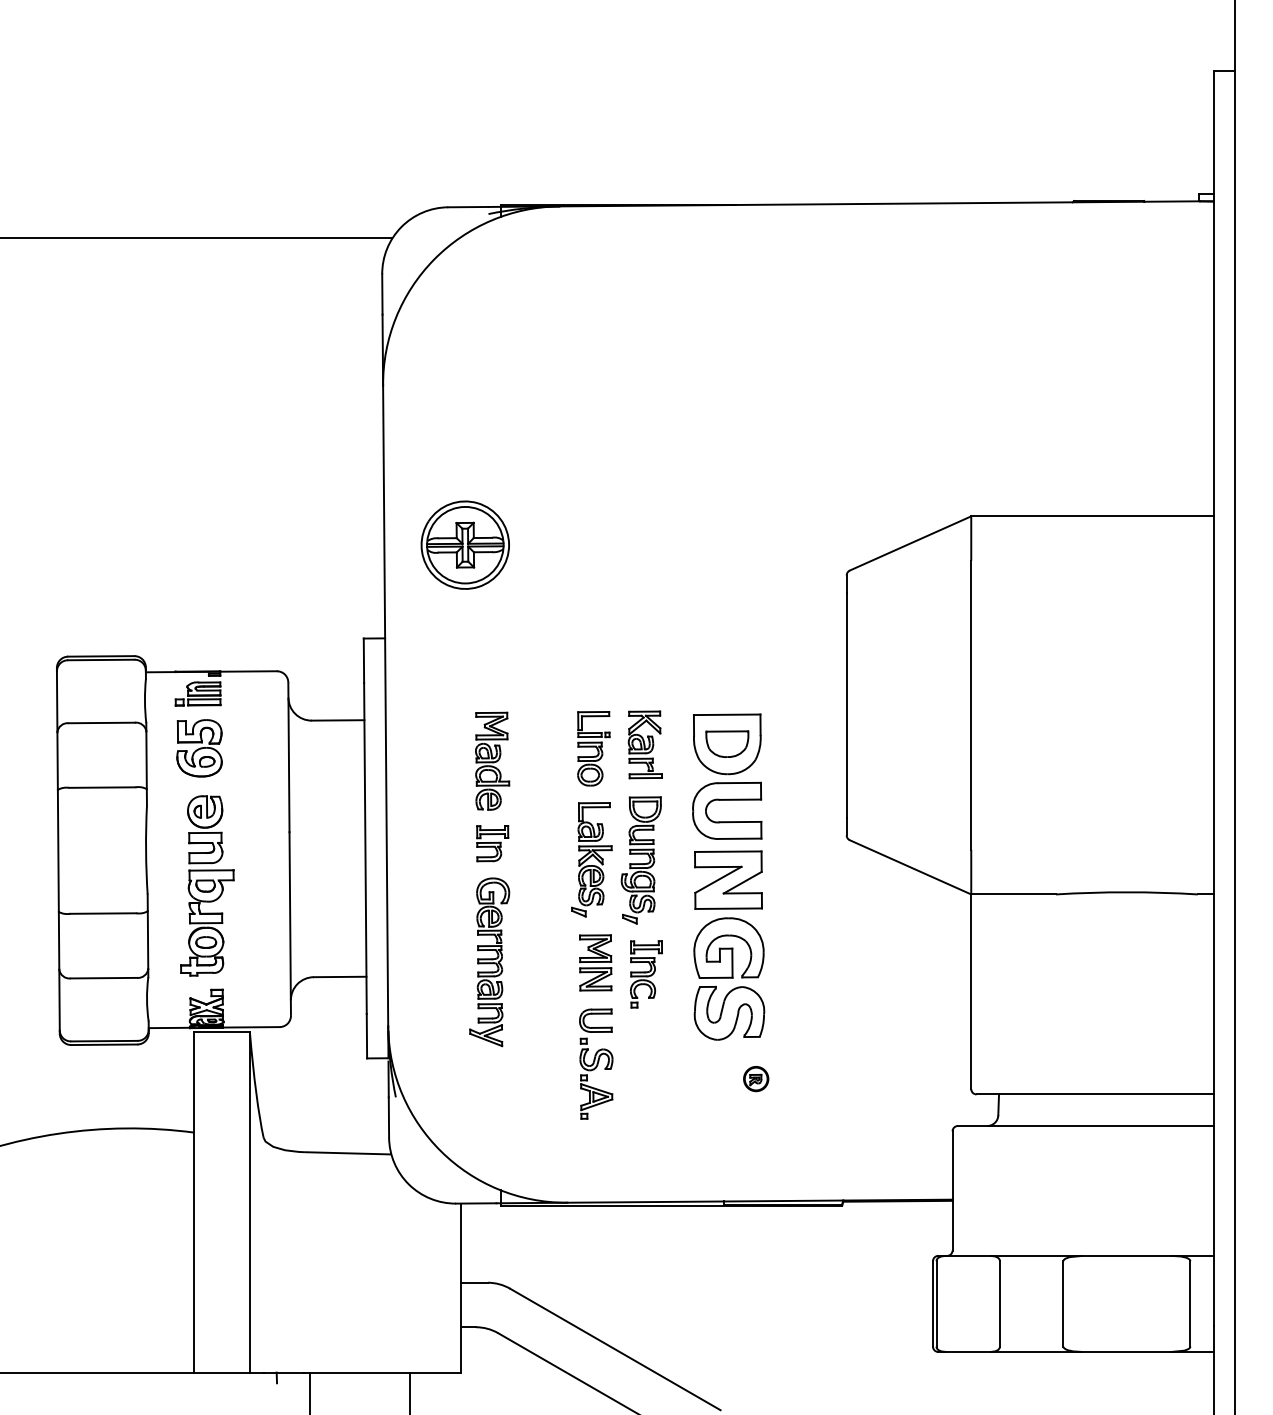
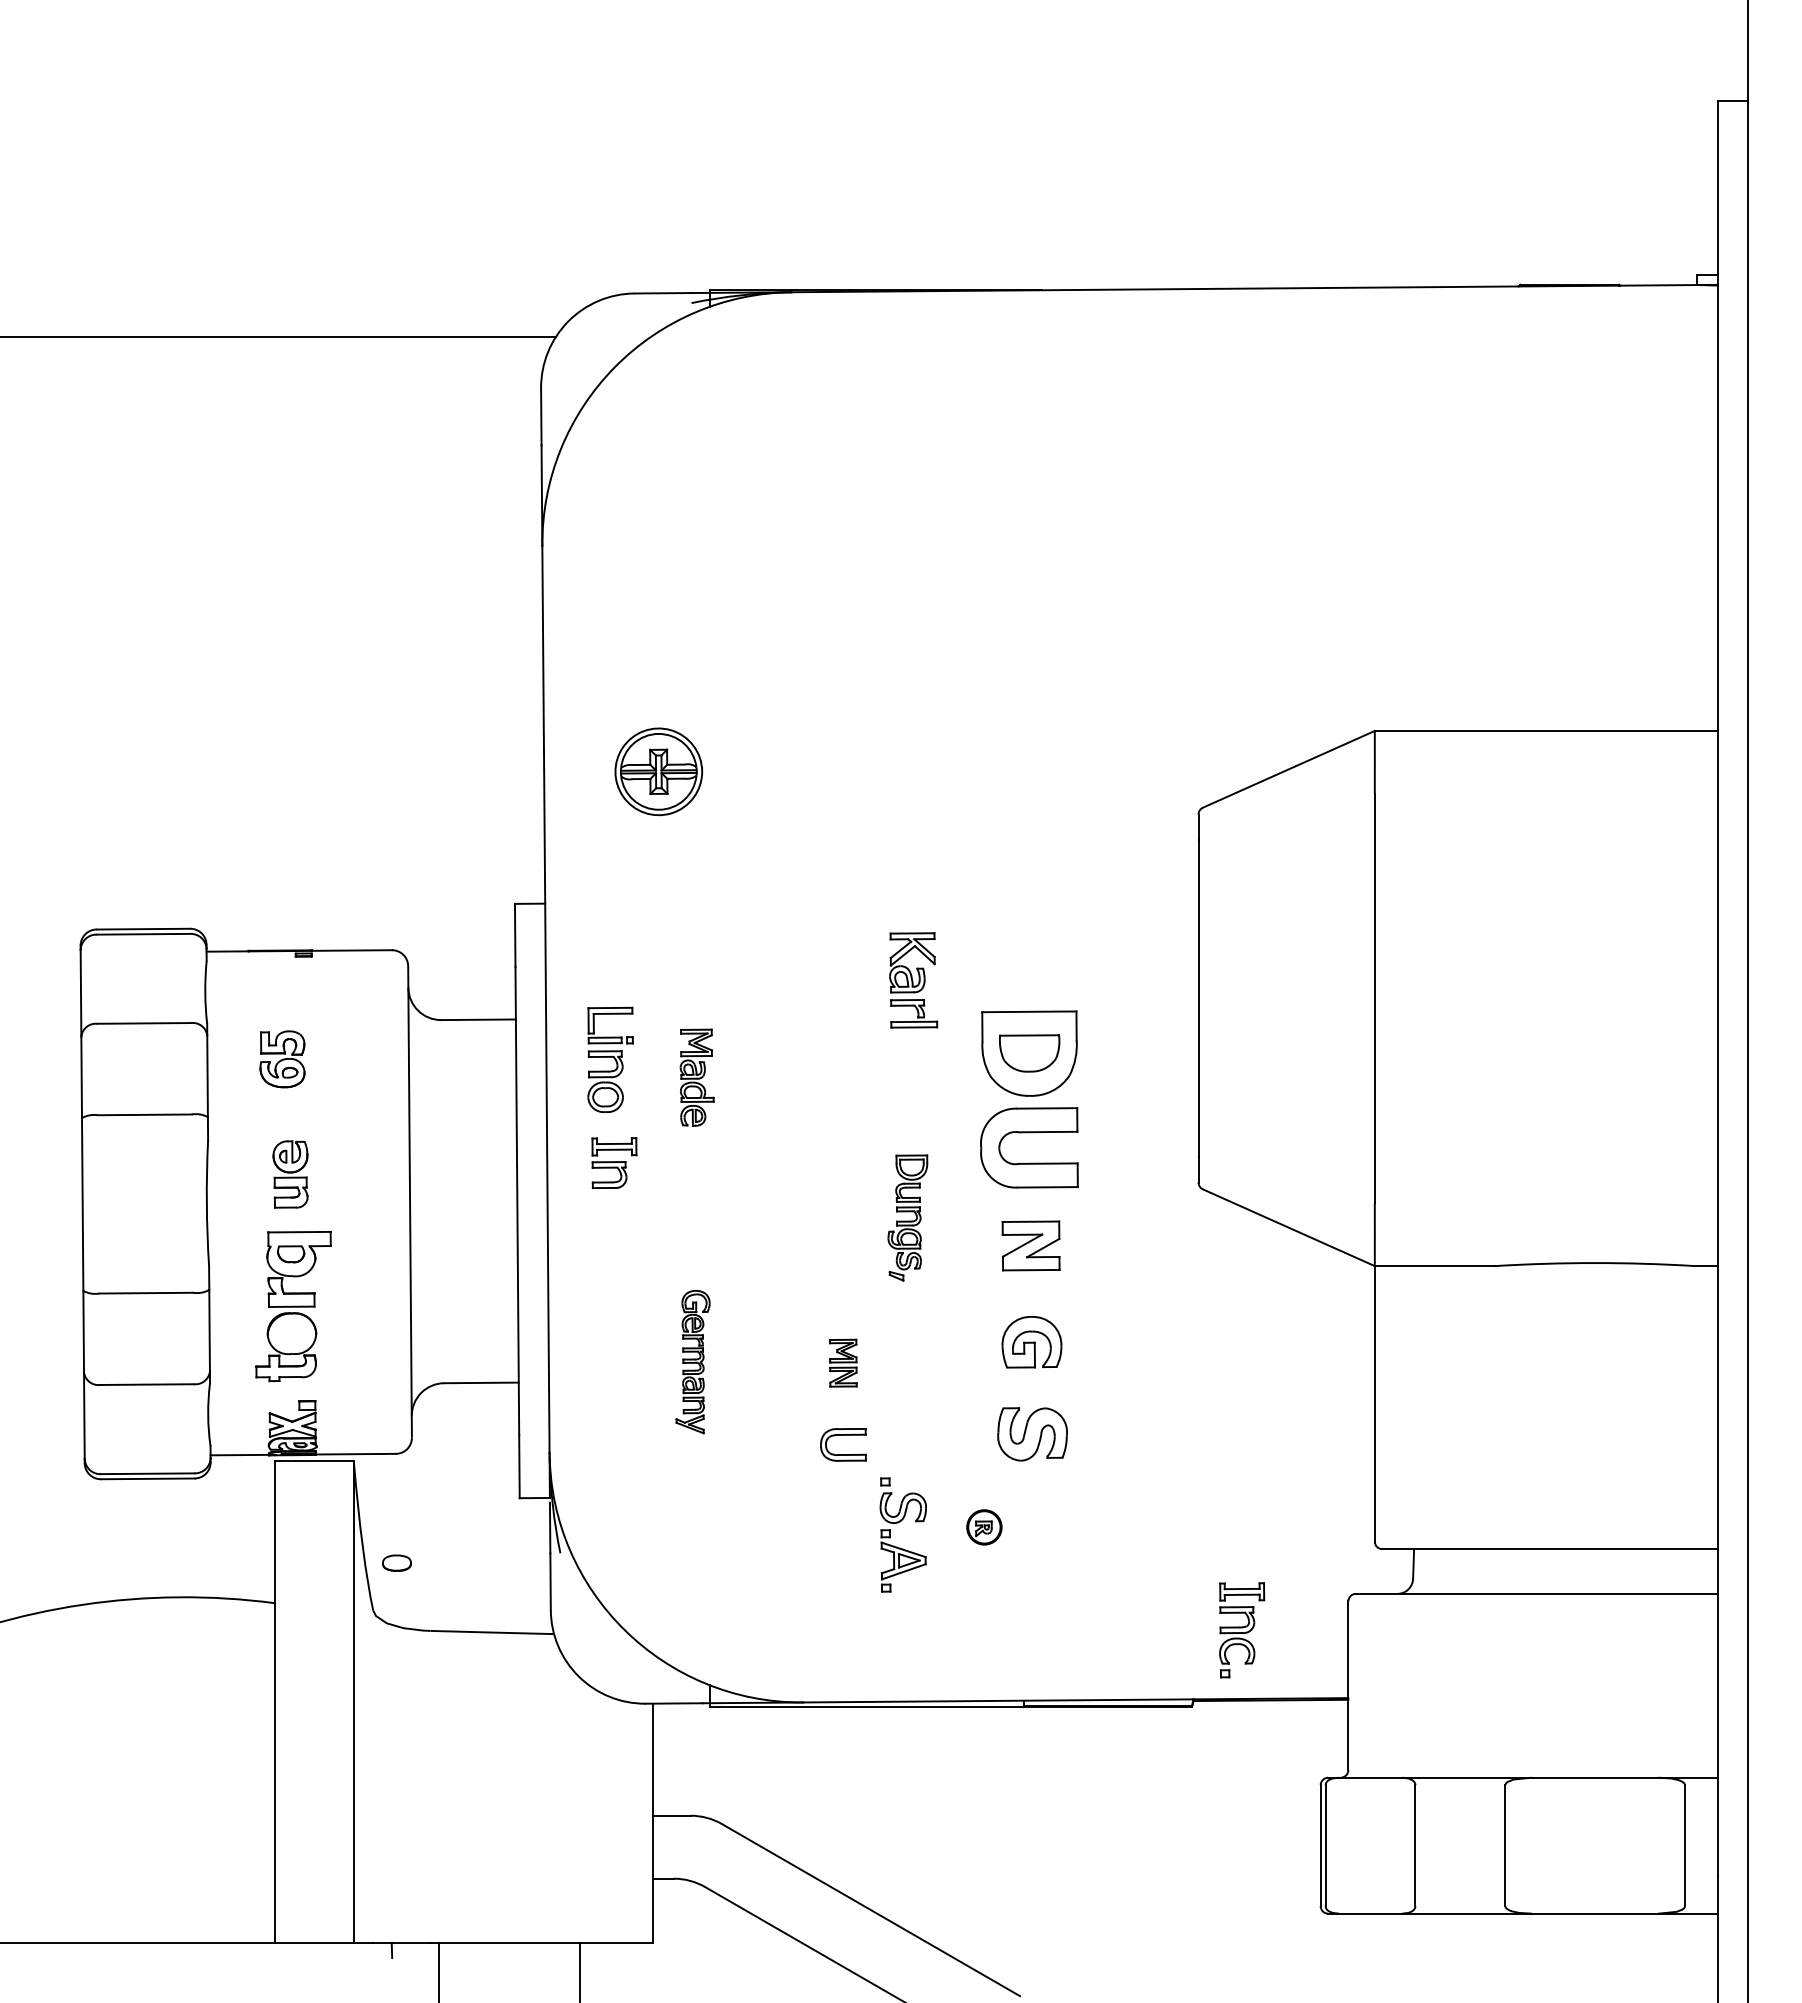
part: (465, 545) -> (658, 771), size x0.7
part: (198, 694) -> (280, 982), removed
part: (645, 744) -> (913, 980), moved
part: (199, 748) -> (282, 1059), size x0.7
part: (593, 748) -> (610, 1059), moved
part: (492, 761) -> (696, 1077), size x0.7
part: (205, 829) -> (290, 1174), size x0.7
part: (492, 843) -> (614, 1163), moved
part: (591, 859) -> (837, 1216), removed
part: (641, 860) -> (907, 1217), size x0.7
part: (727, 879) -> (1030, 1245), size x0.6
part: (205, 942) -> (396, 1562), moved
part: (728, 948) -> (1031, 1342), size x0.6
part: (489, 961) -> (692, 1361), size x0.6
part: (595, 963) -> (843, 1363), size x0.6
part: (646, 974) -> (1242, 1630), moved
part: (729, 1013) -> (1032, 1434), size x0.7
part: (593, 1070) -> (898, 1523), moved
part: (756, 1079) -> (984, 1527), moved

